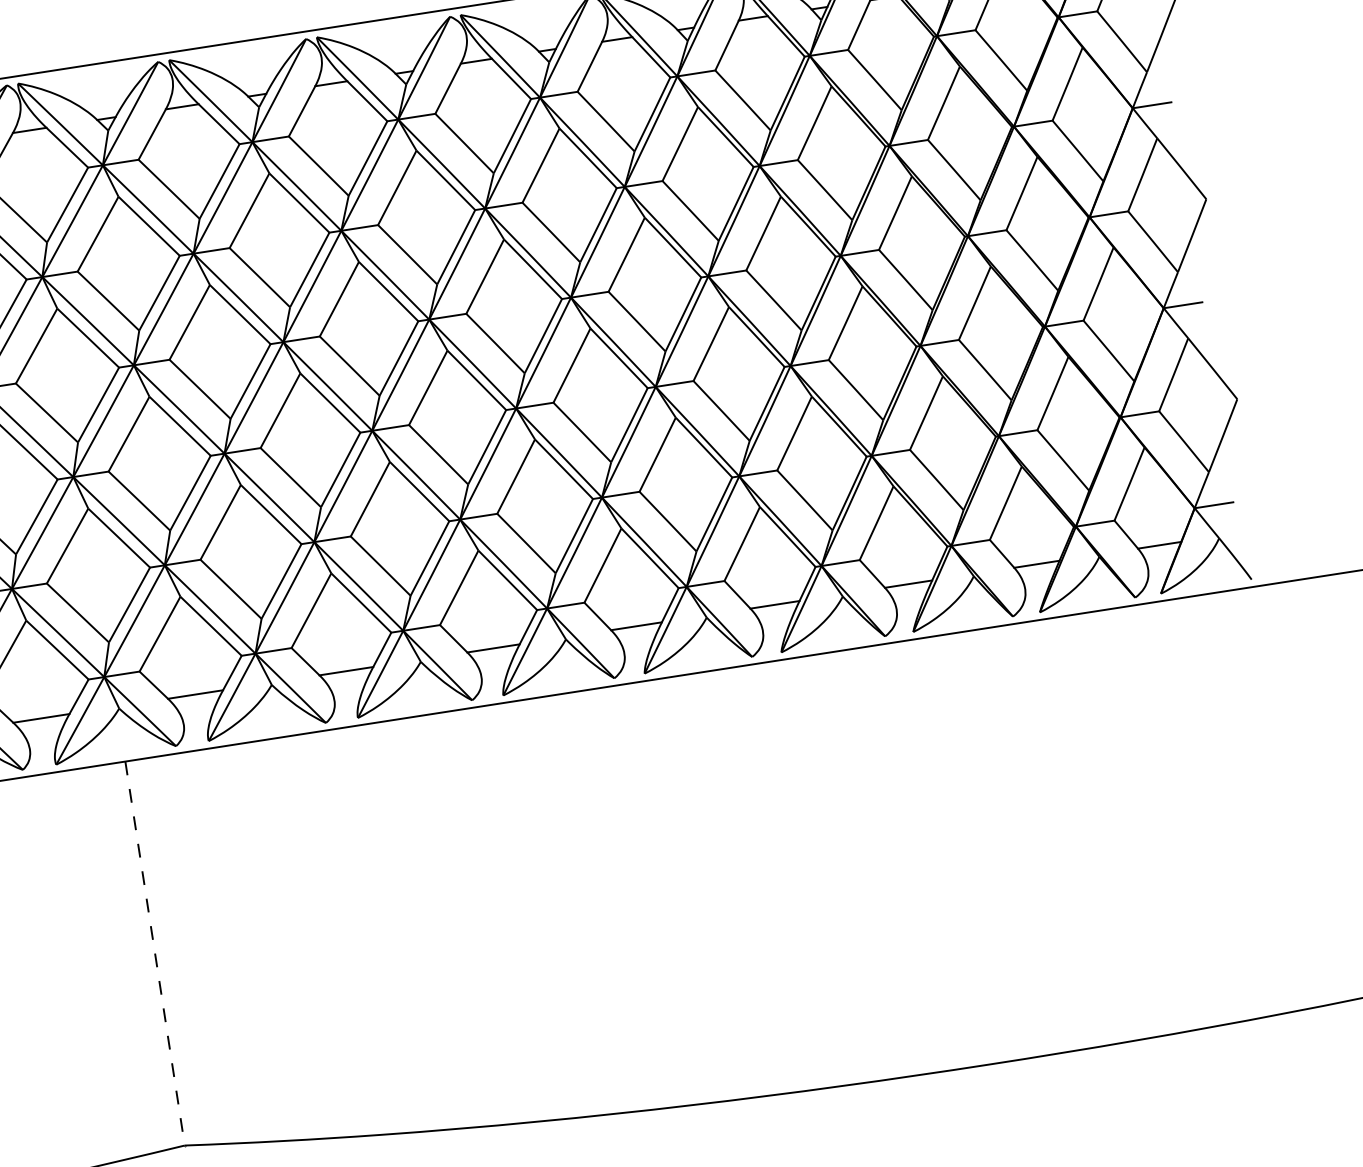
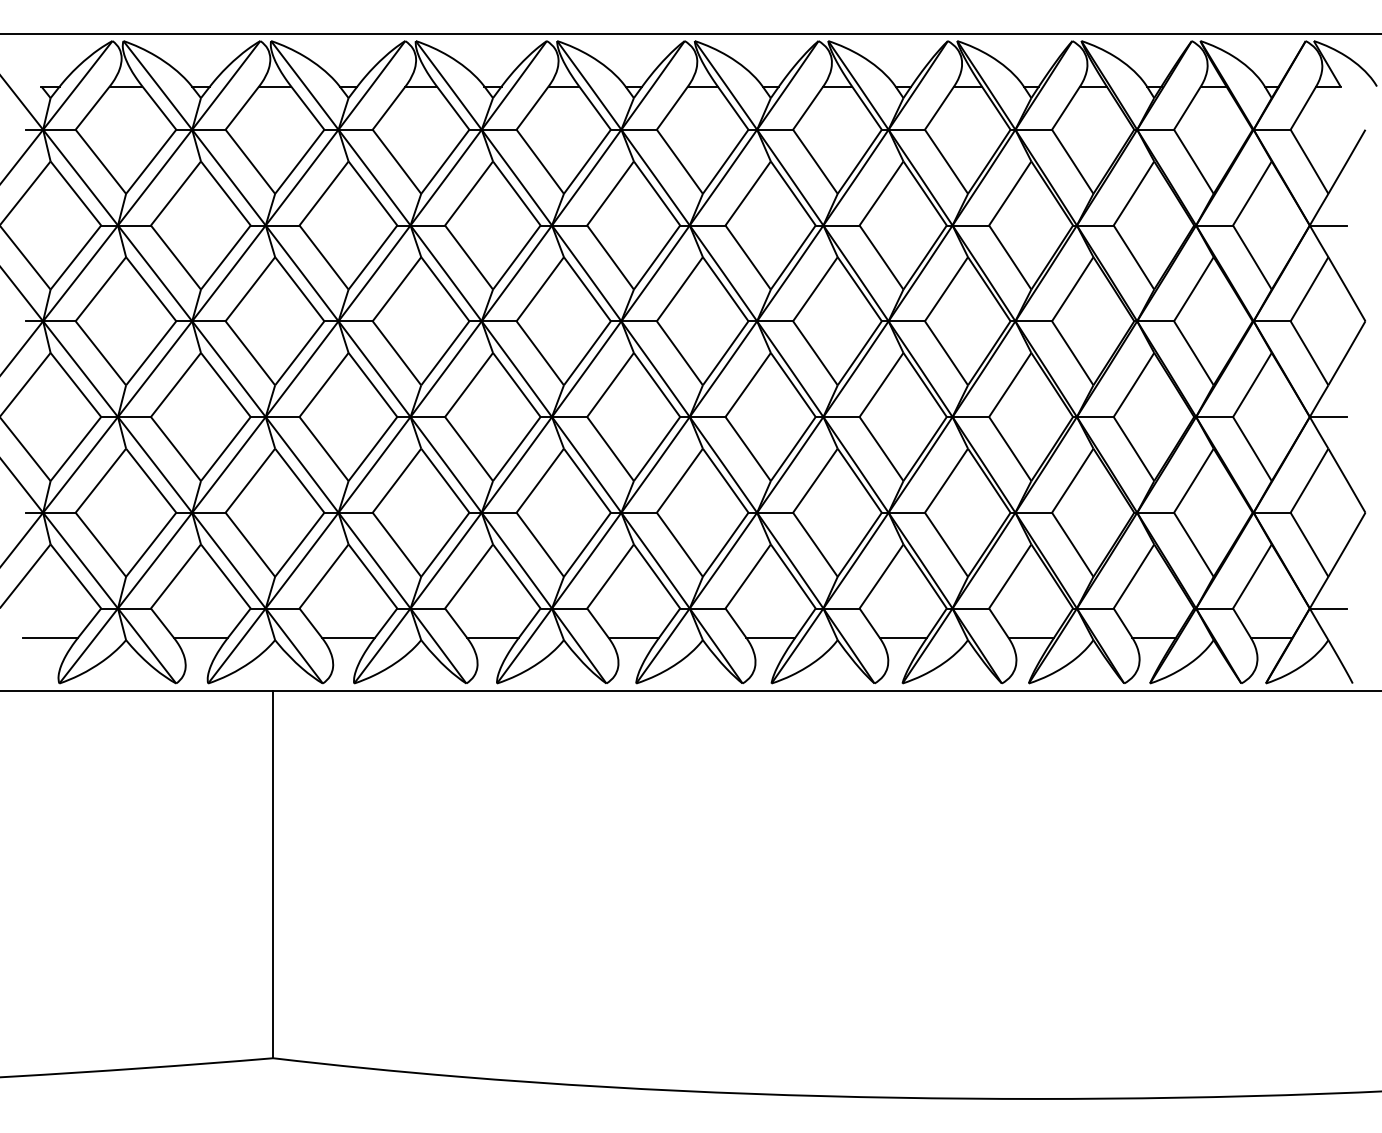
line: (155, 953) -> (273, 874), dashed -> solid

